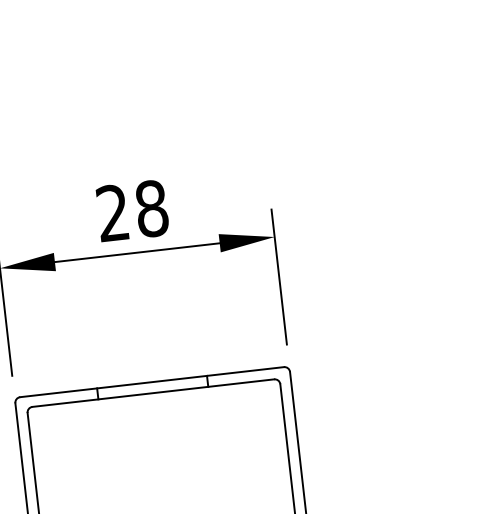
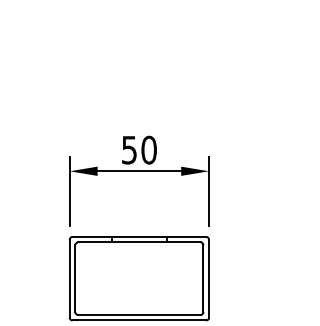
text: (132, 209) -> (139, 149), 28 -> 50

